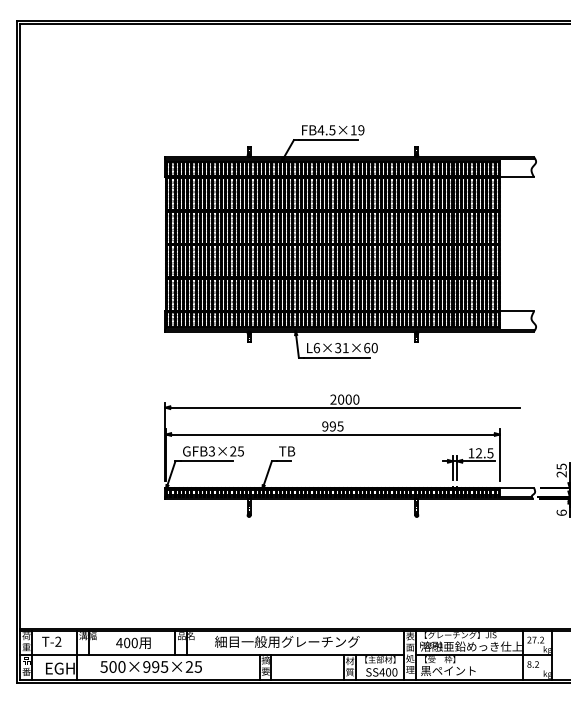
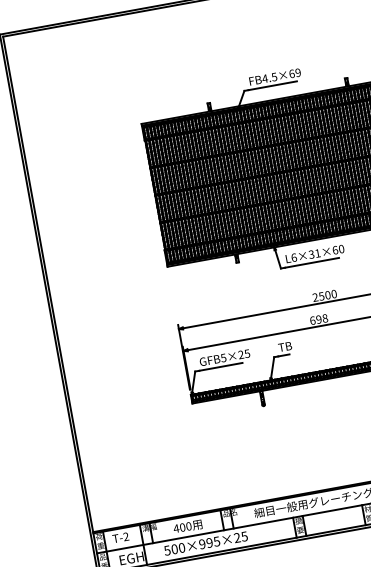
text: (353, 130) -> (291, 74), FB4.5×19 -> FB4.5×69
text: (341, 399) -> (322, 296), 2000 -> 2500
text: (332, 426) -> (318, 319), 995 -> 698
text: (211, 450) -> (223, 357), GFB3×25 -> GFB5×25

